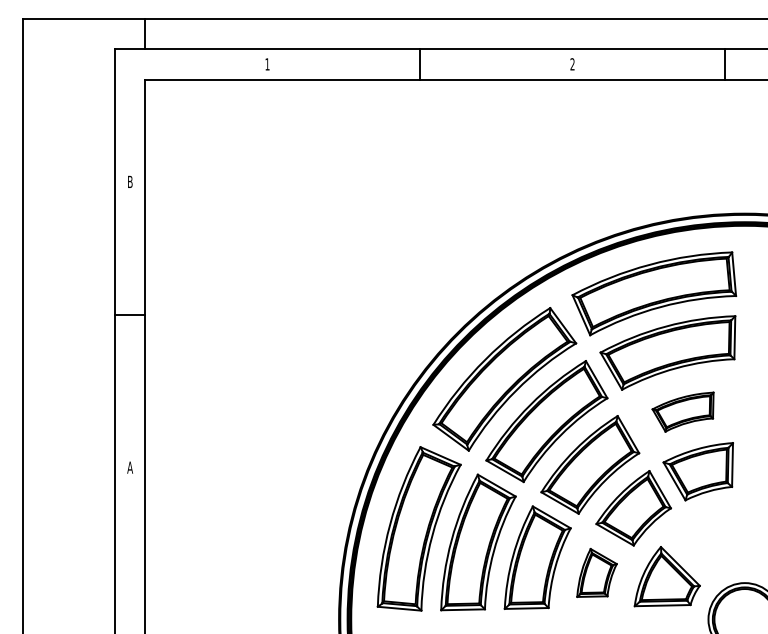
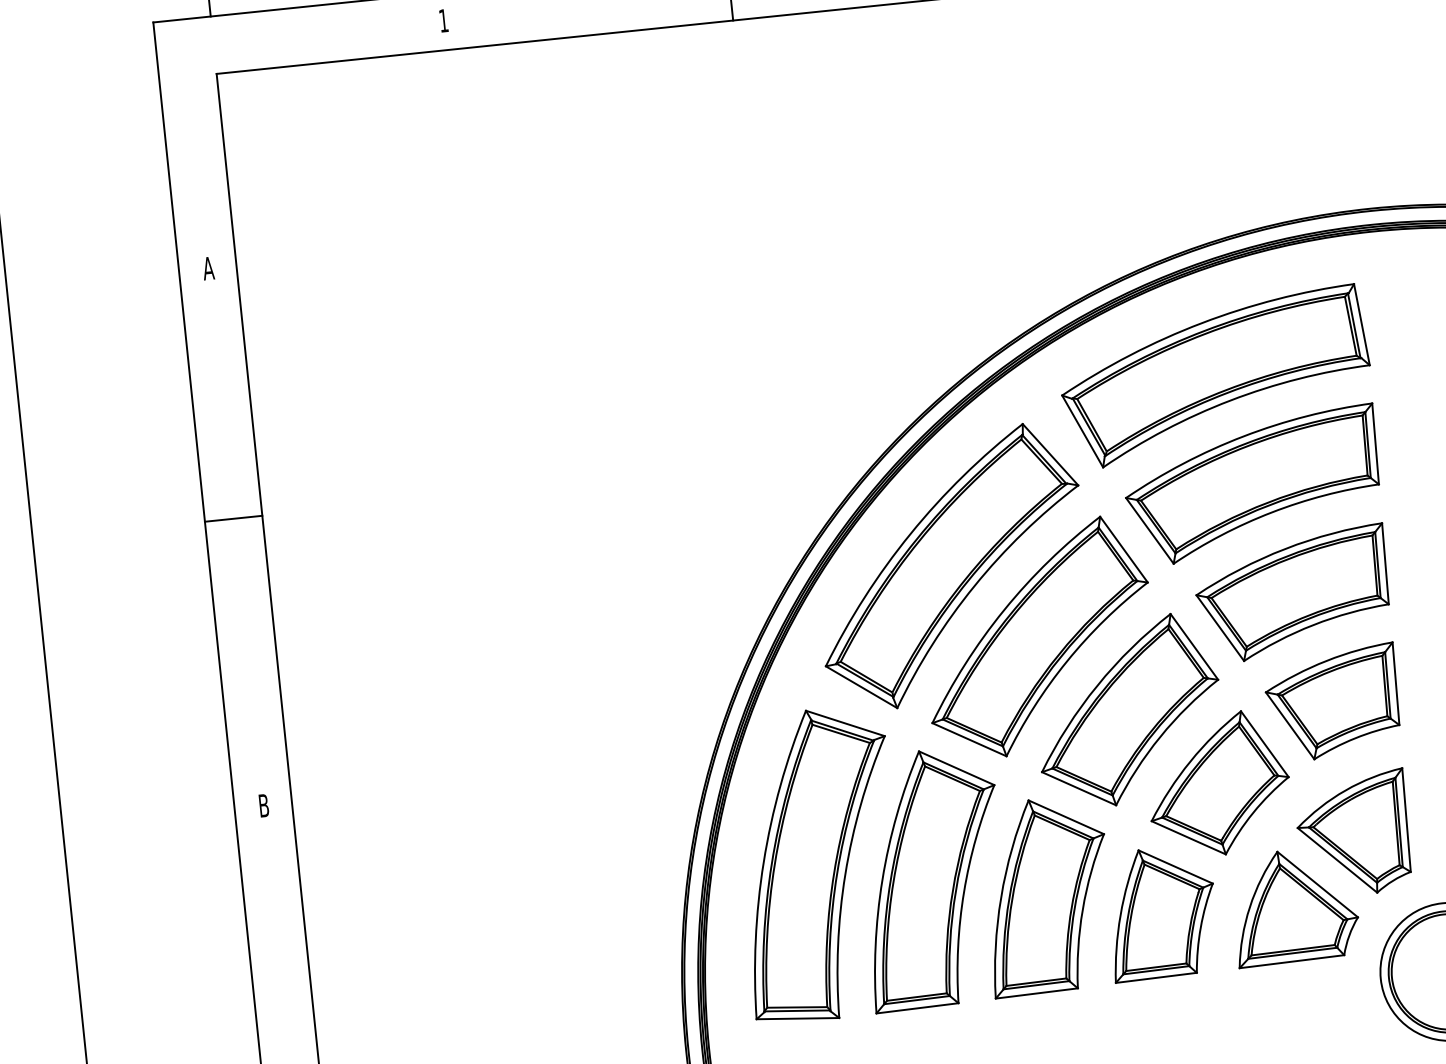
text: (130, 181) -> (208, 267), B -> A
part: (682, 411) -> (1291, 592), size x1.67
text: (130, 467) -> (264, 805), A -> B
part: (701, 541) -> (1352, 833), added
part: (596, 572) -> (1161, 912), size x1.43

